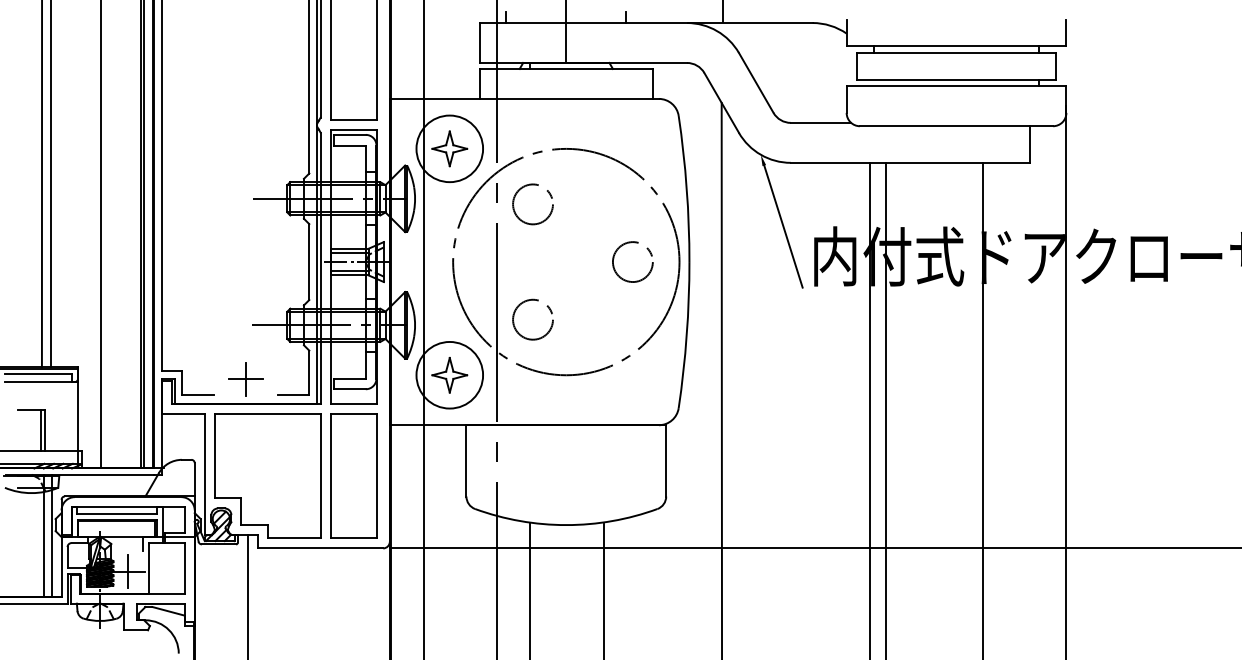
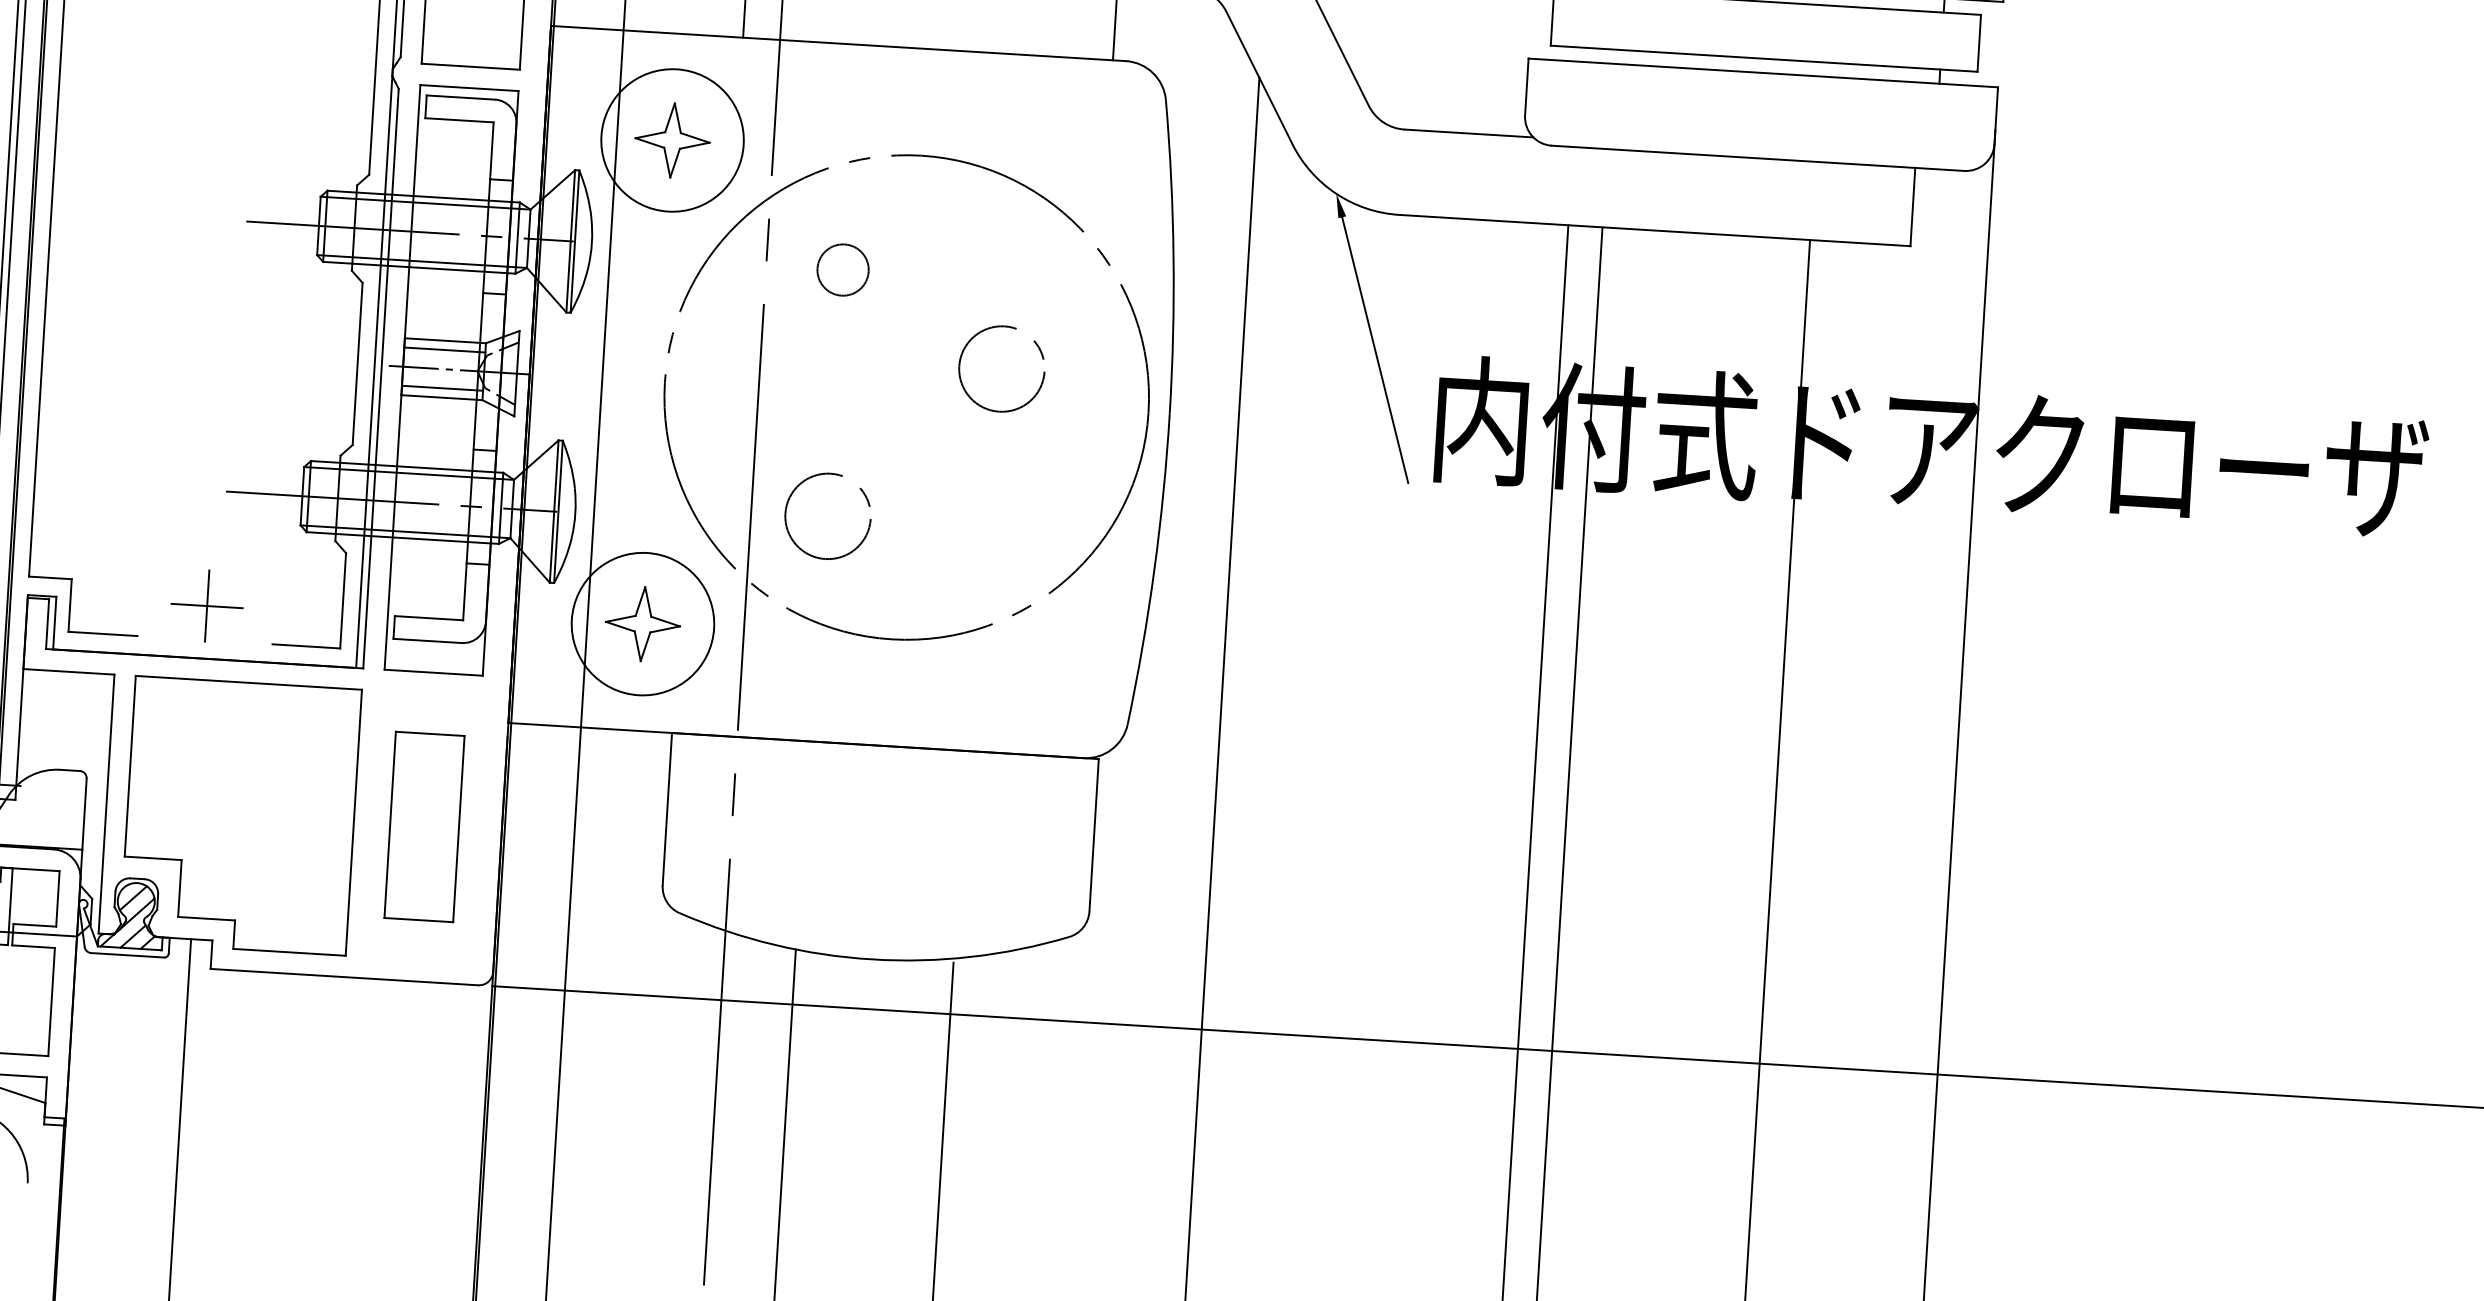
circle: (532, 204) -> (841, 270), size x0.6
circle: (632, 261) -> (1001, 367), moved
part: (353, 475) -> (424, 825), size x0.7

